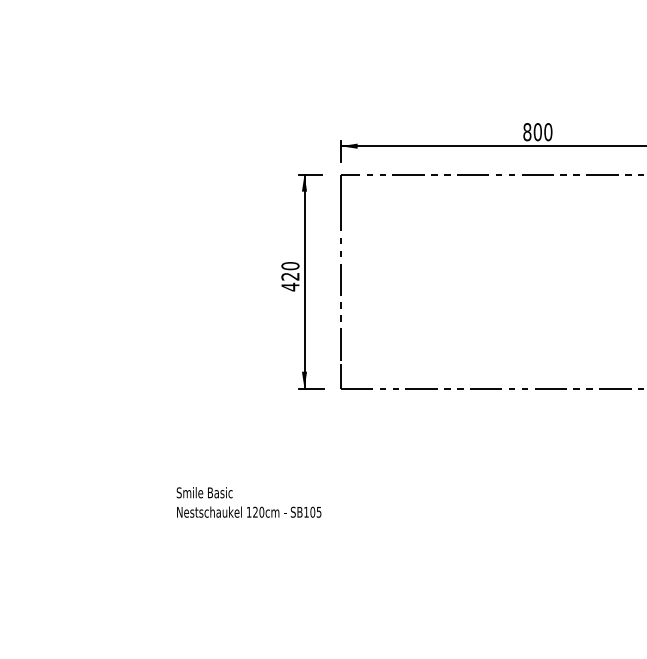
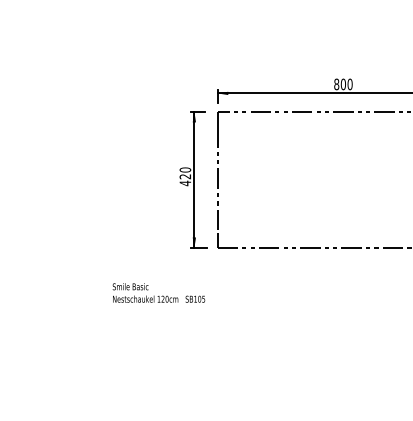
text: (248, 501) -> (158, 292), moved

